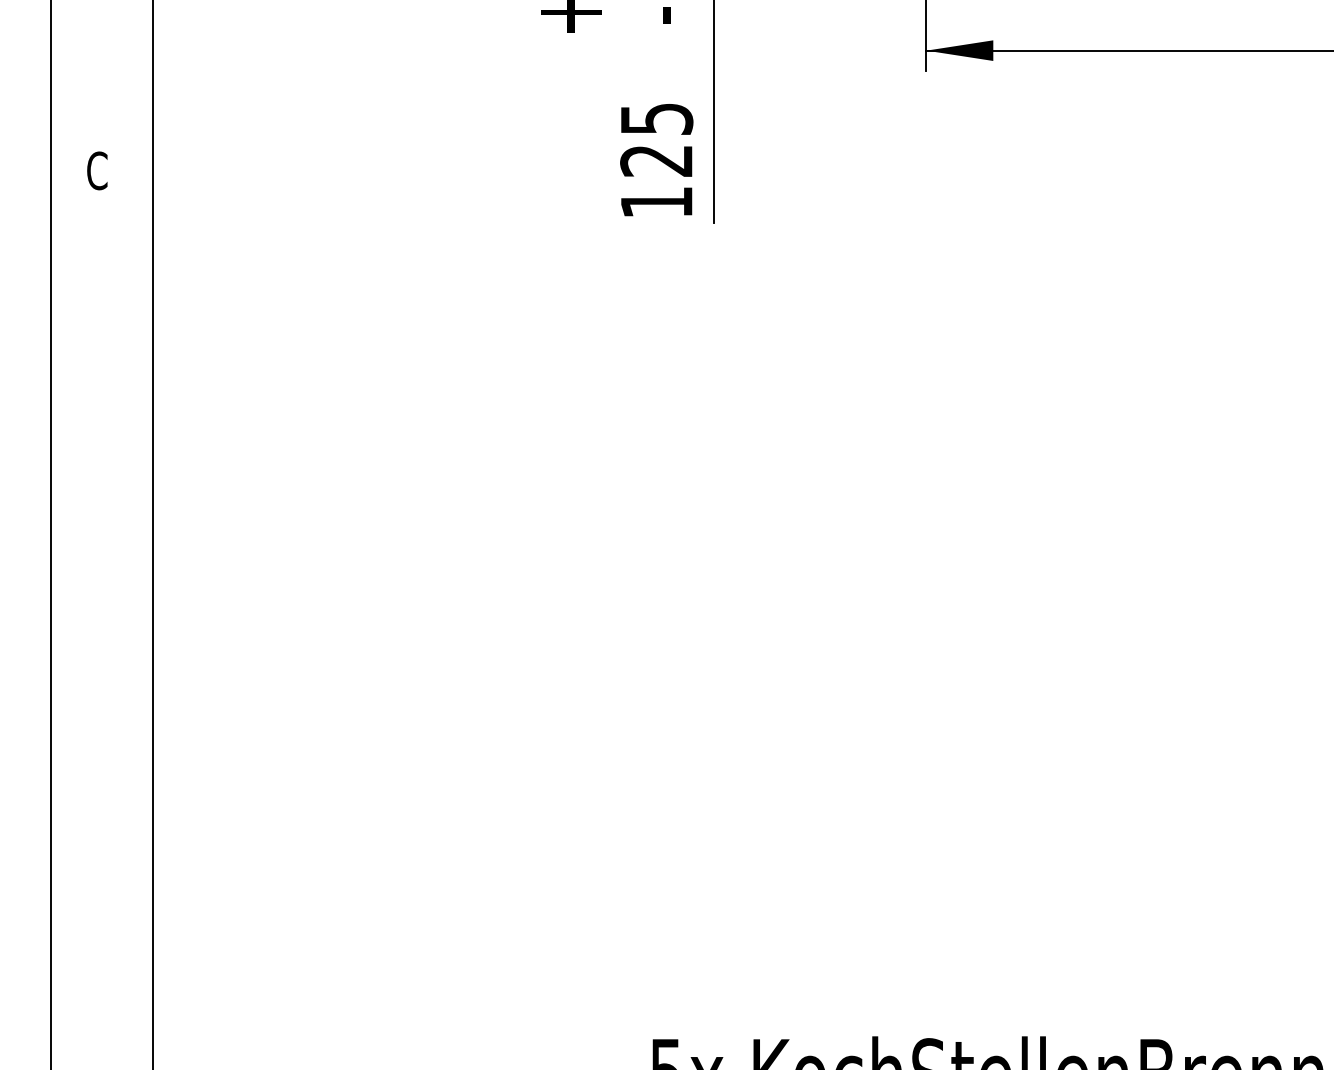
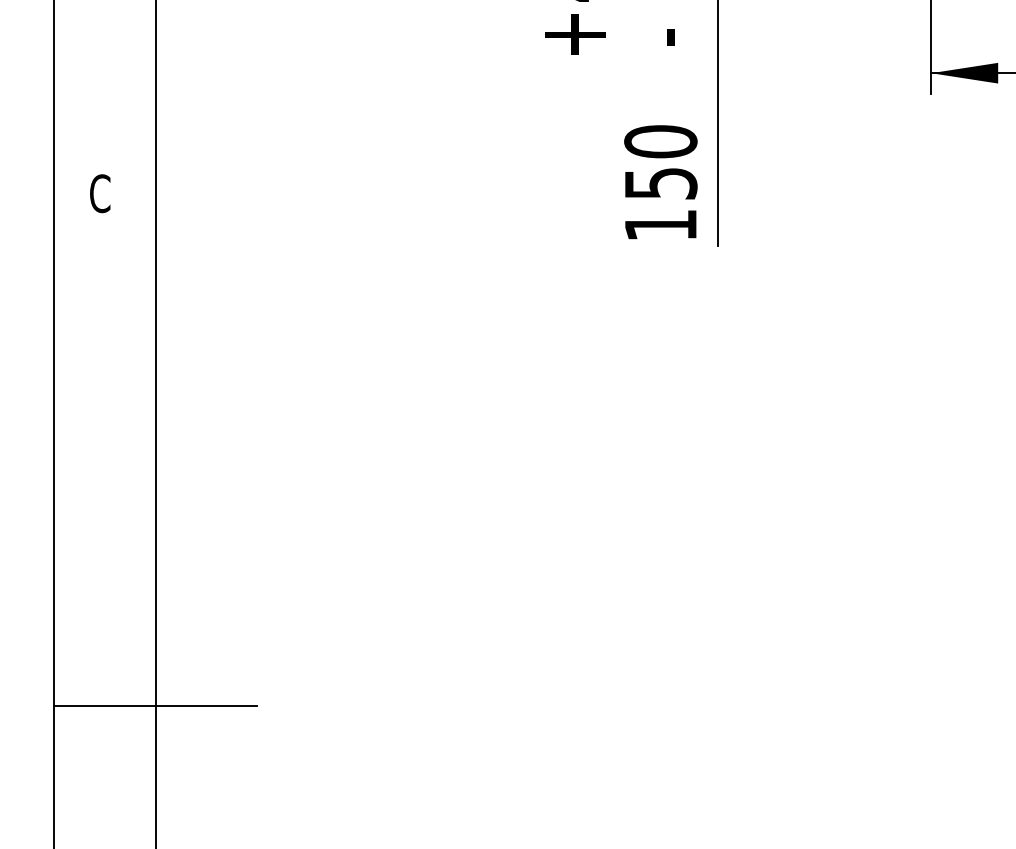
text: (656, 139) -> (660, 162), 125 -> 150
line: (152, 682) -> (155, 706), added

